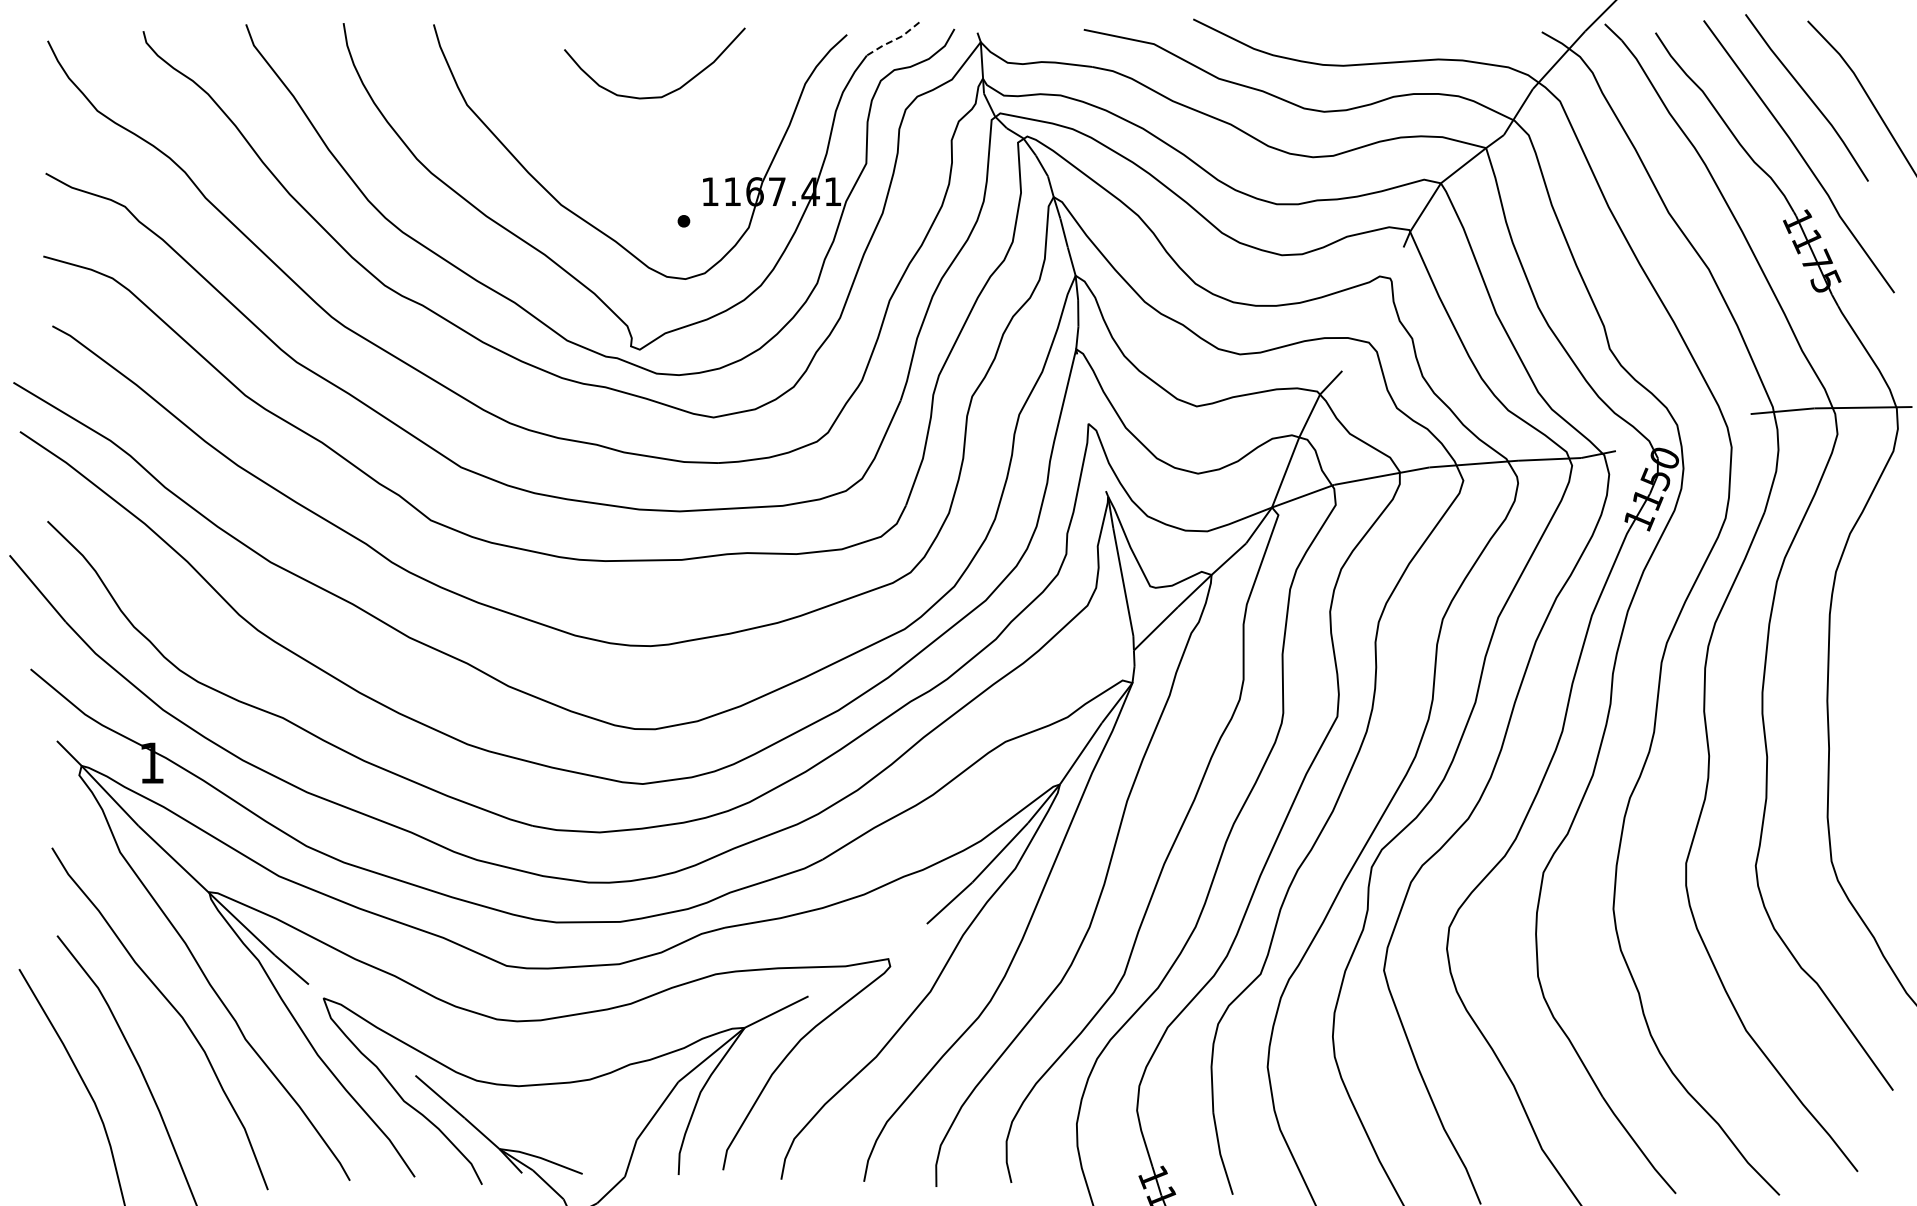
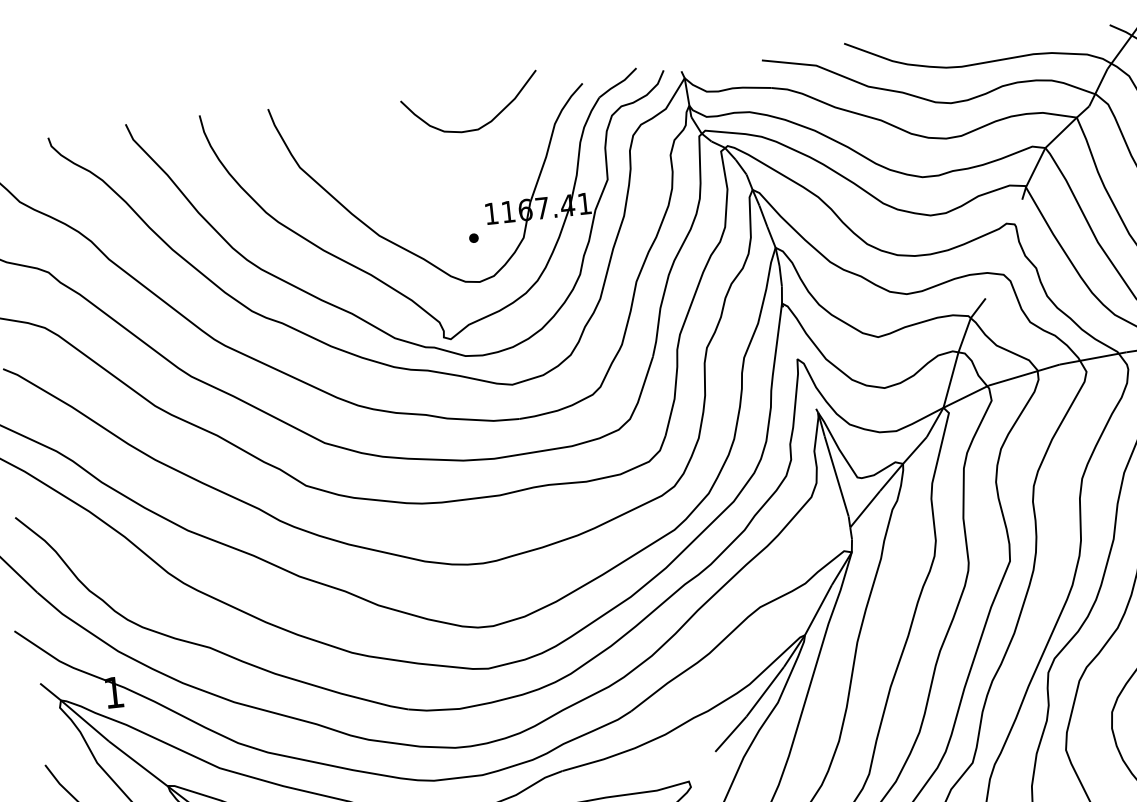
line: (893, 40) -> (618, 84), dashed -> solid
curve: (668, 92) -> (483, 125), moved

